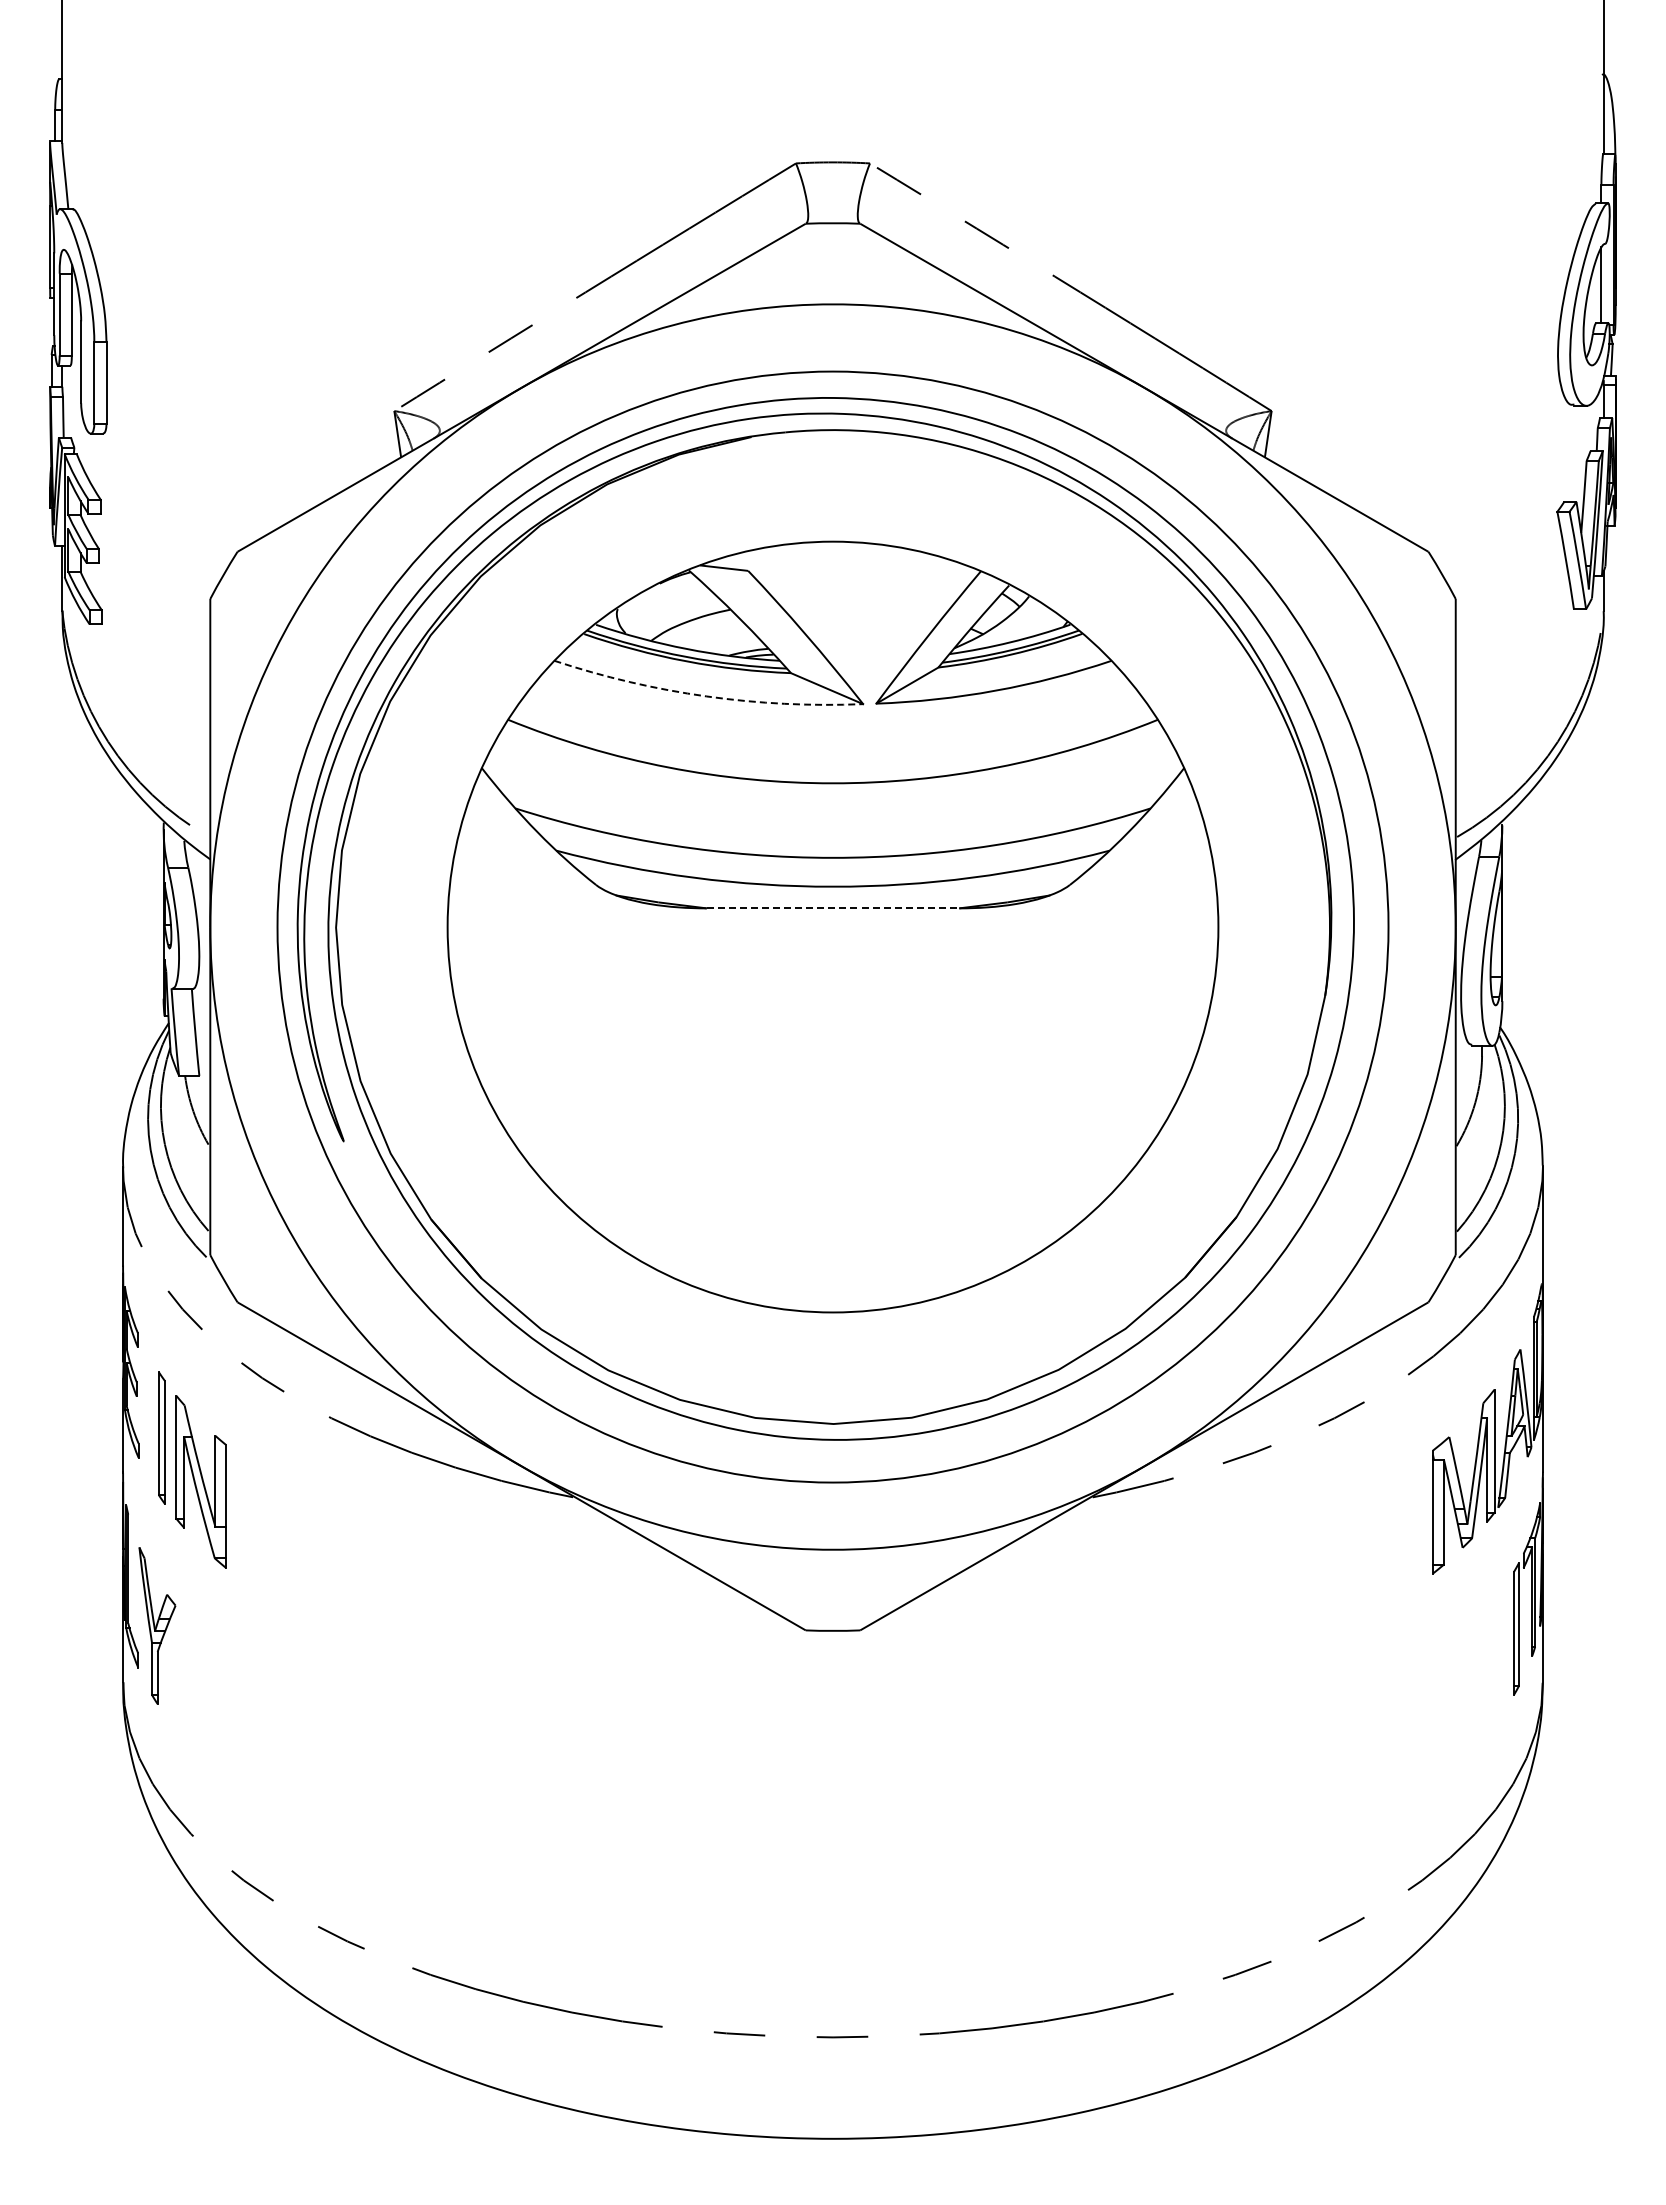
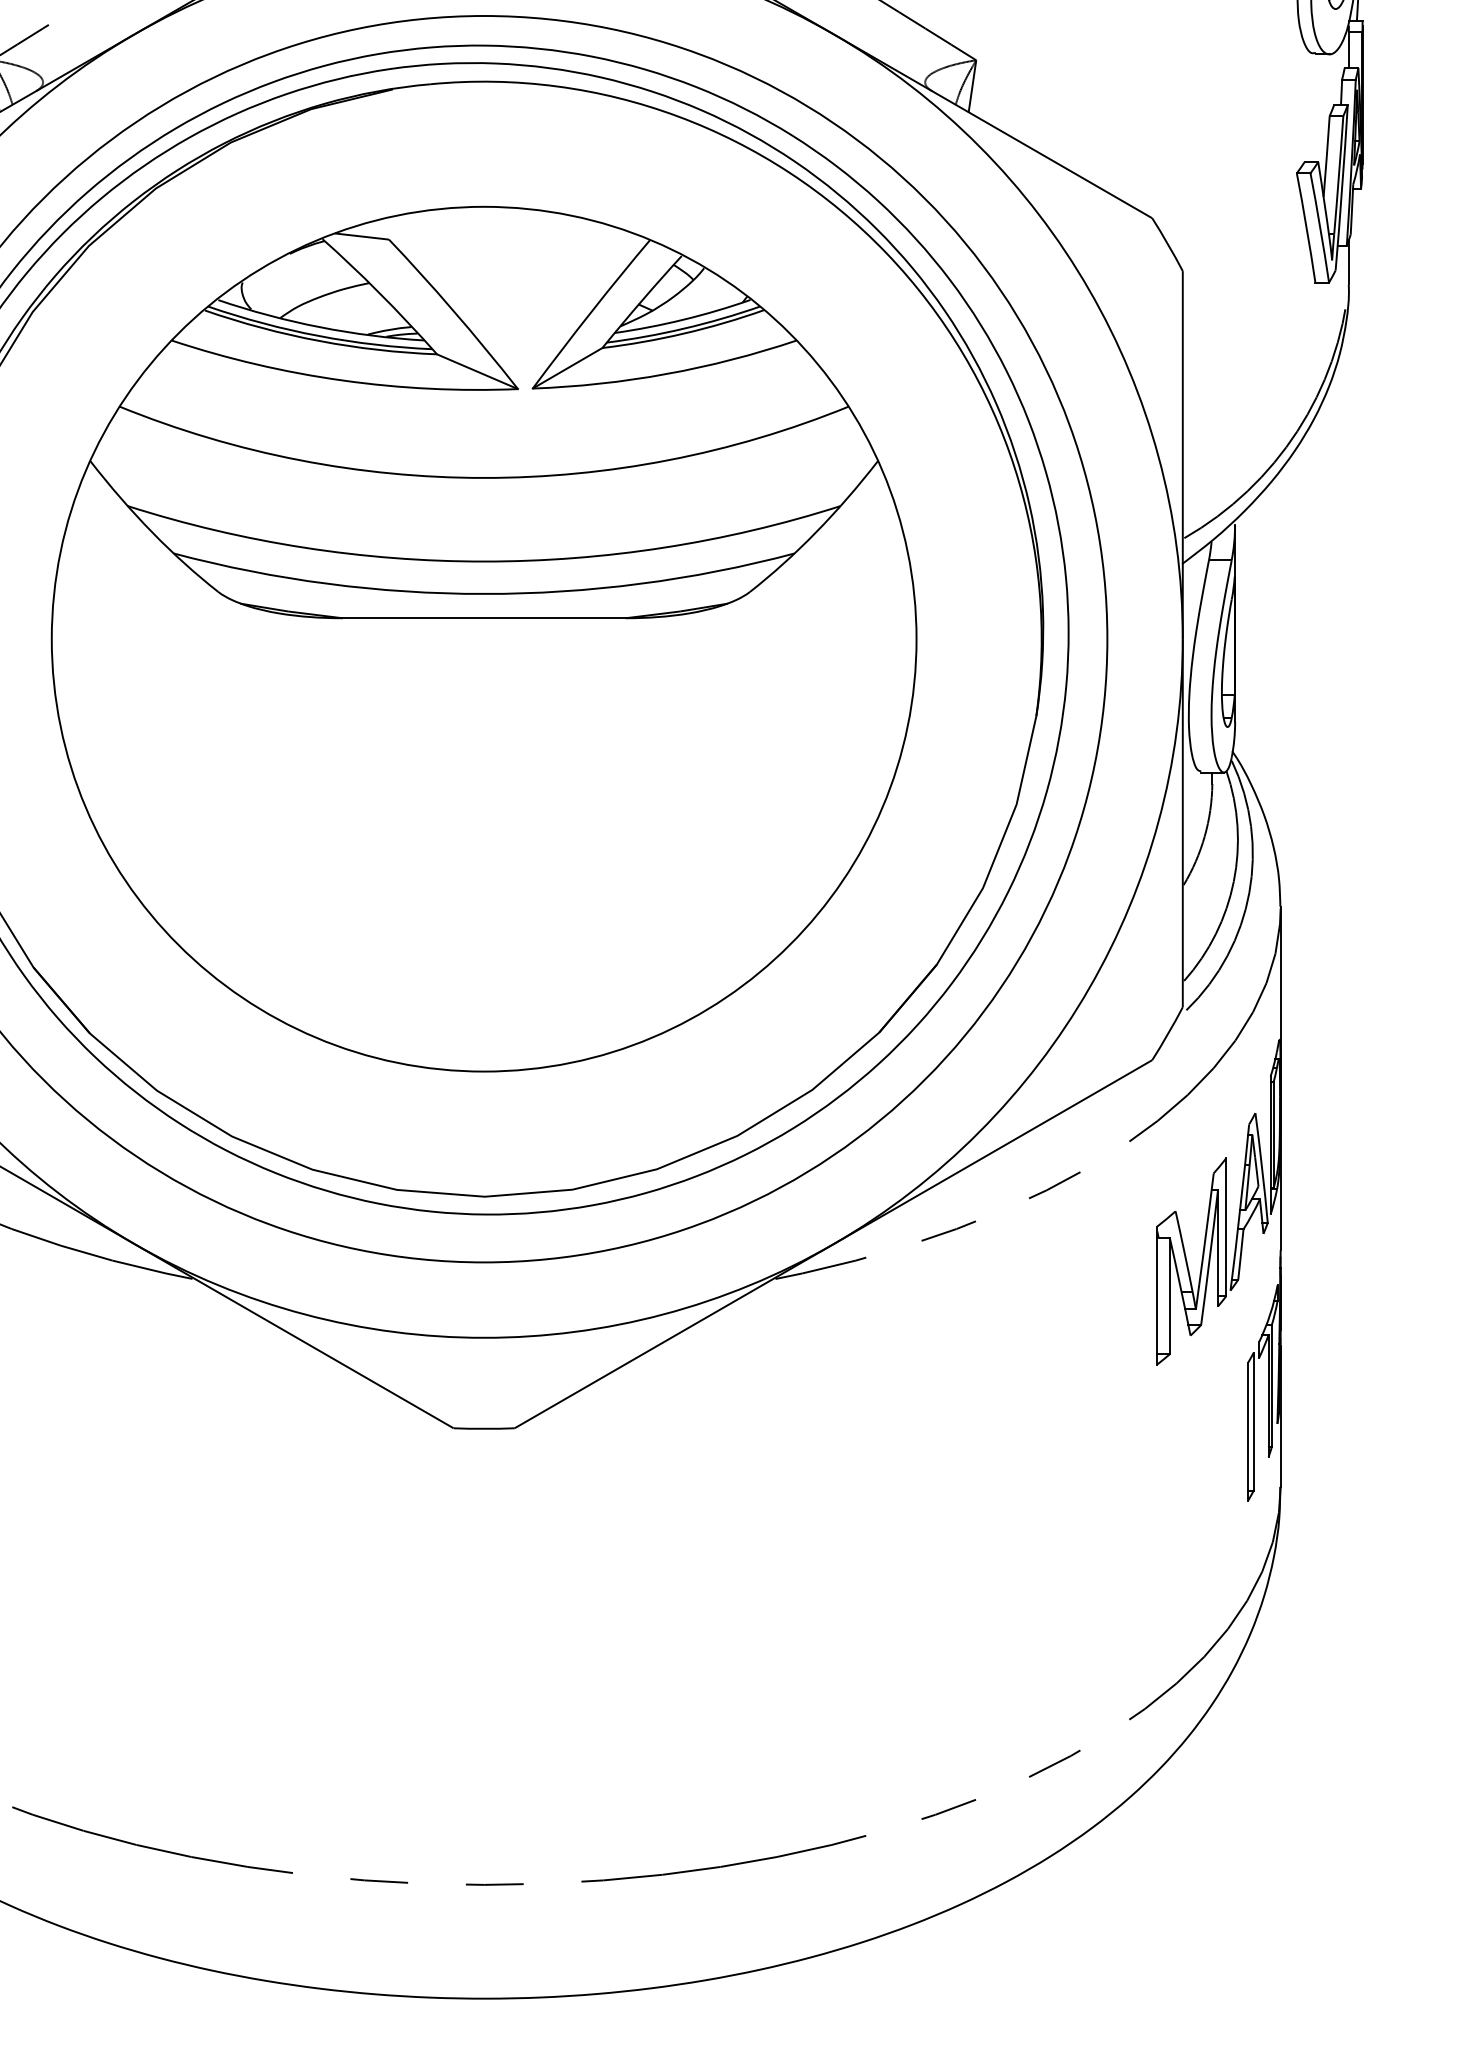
arc: (706, 696) -> (342, 380), dashed -> solid
line: (833, 908) -> (484, 618), dashed -> solid

